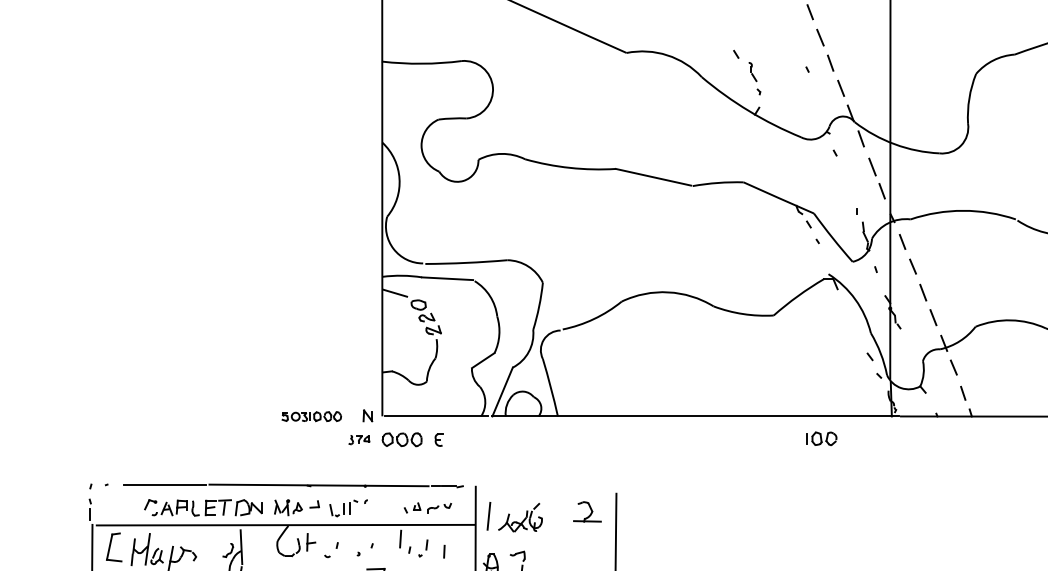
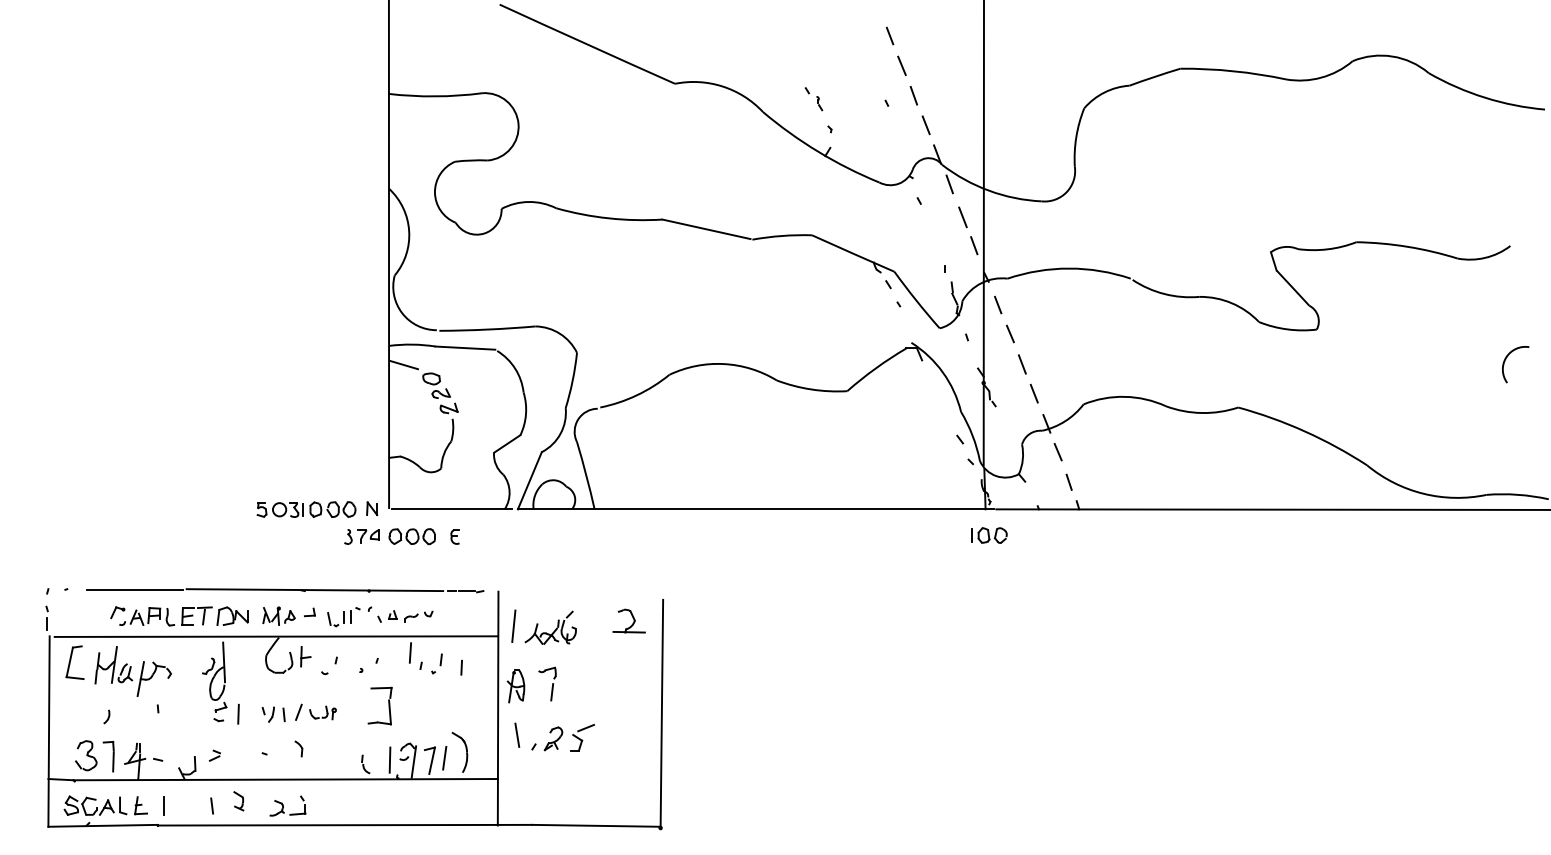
part: (744, 66) -> (813, 99), size x0.62
part: (311, 416) -> (306, 509), size x1.43
part: (821, 438) -> (989, 535), moved
part: (358, 439) -> (361, 536), size x1.43
part: (427, 507) -> (405, 616), moved

